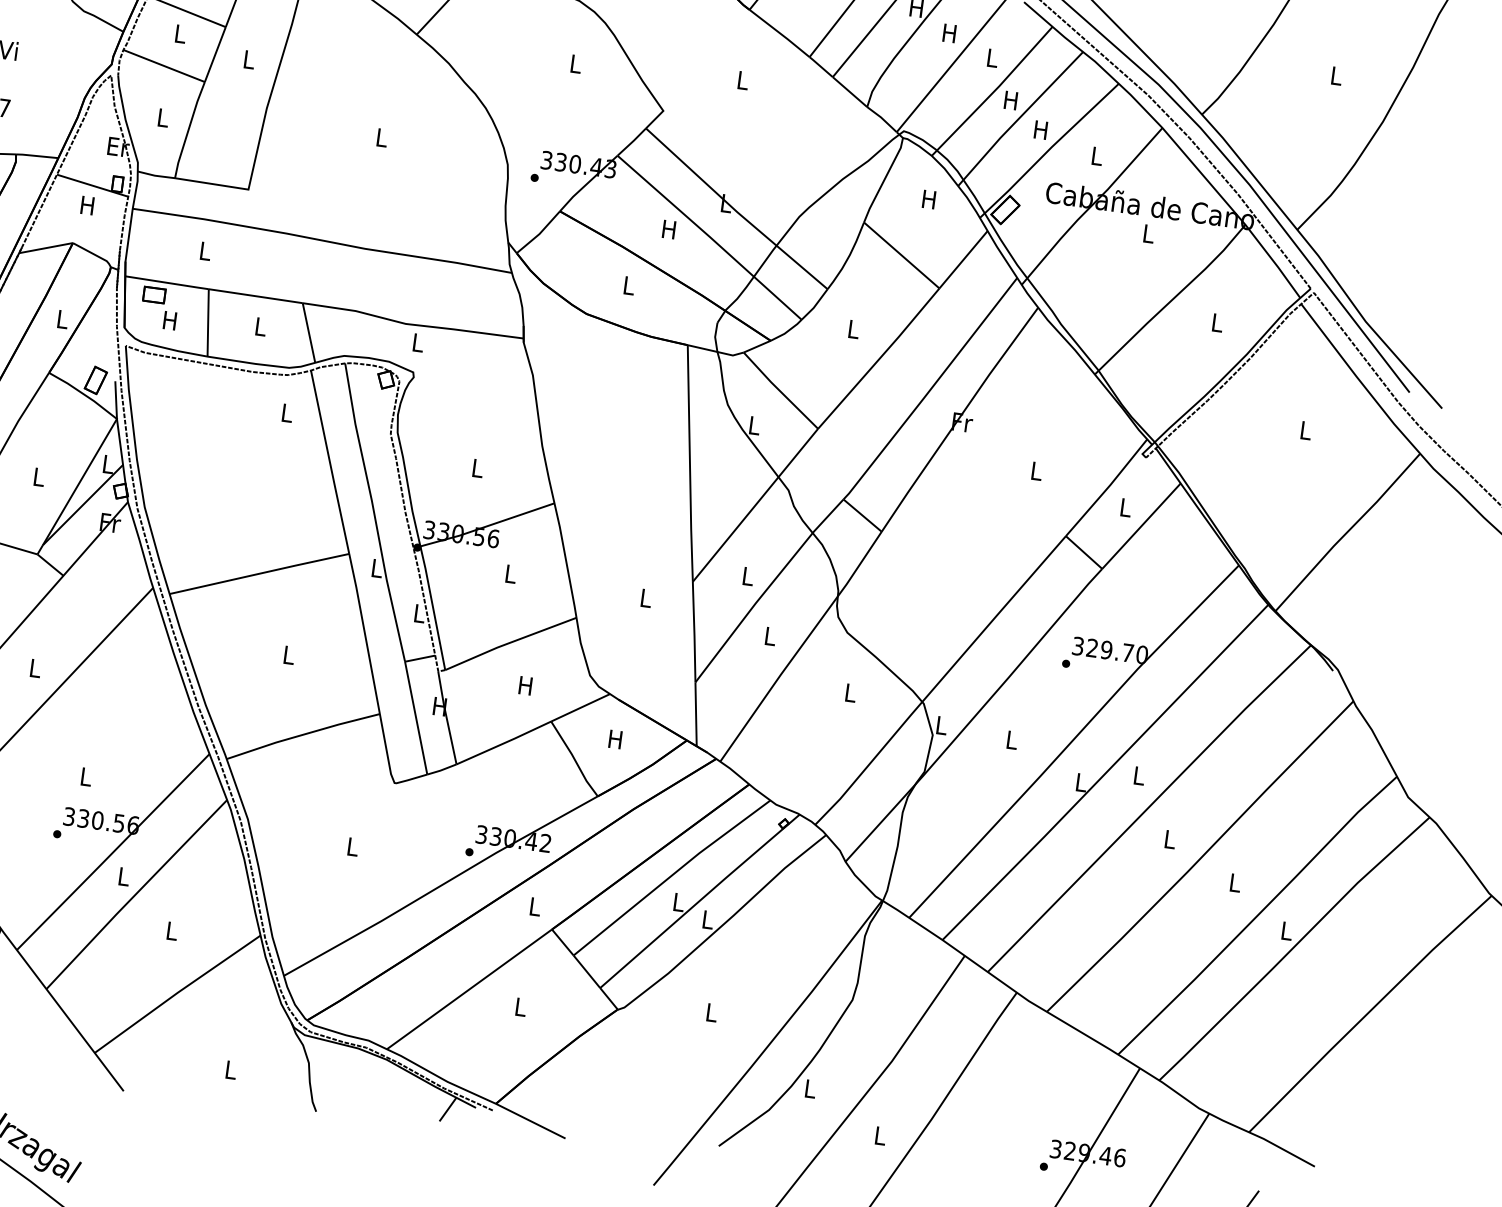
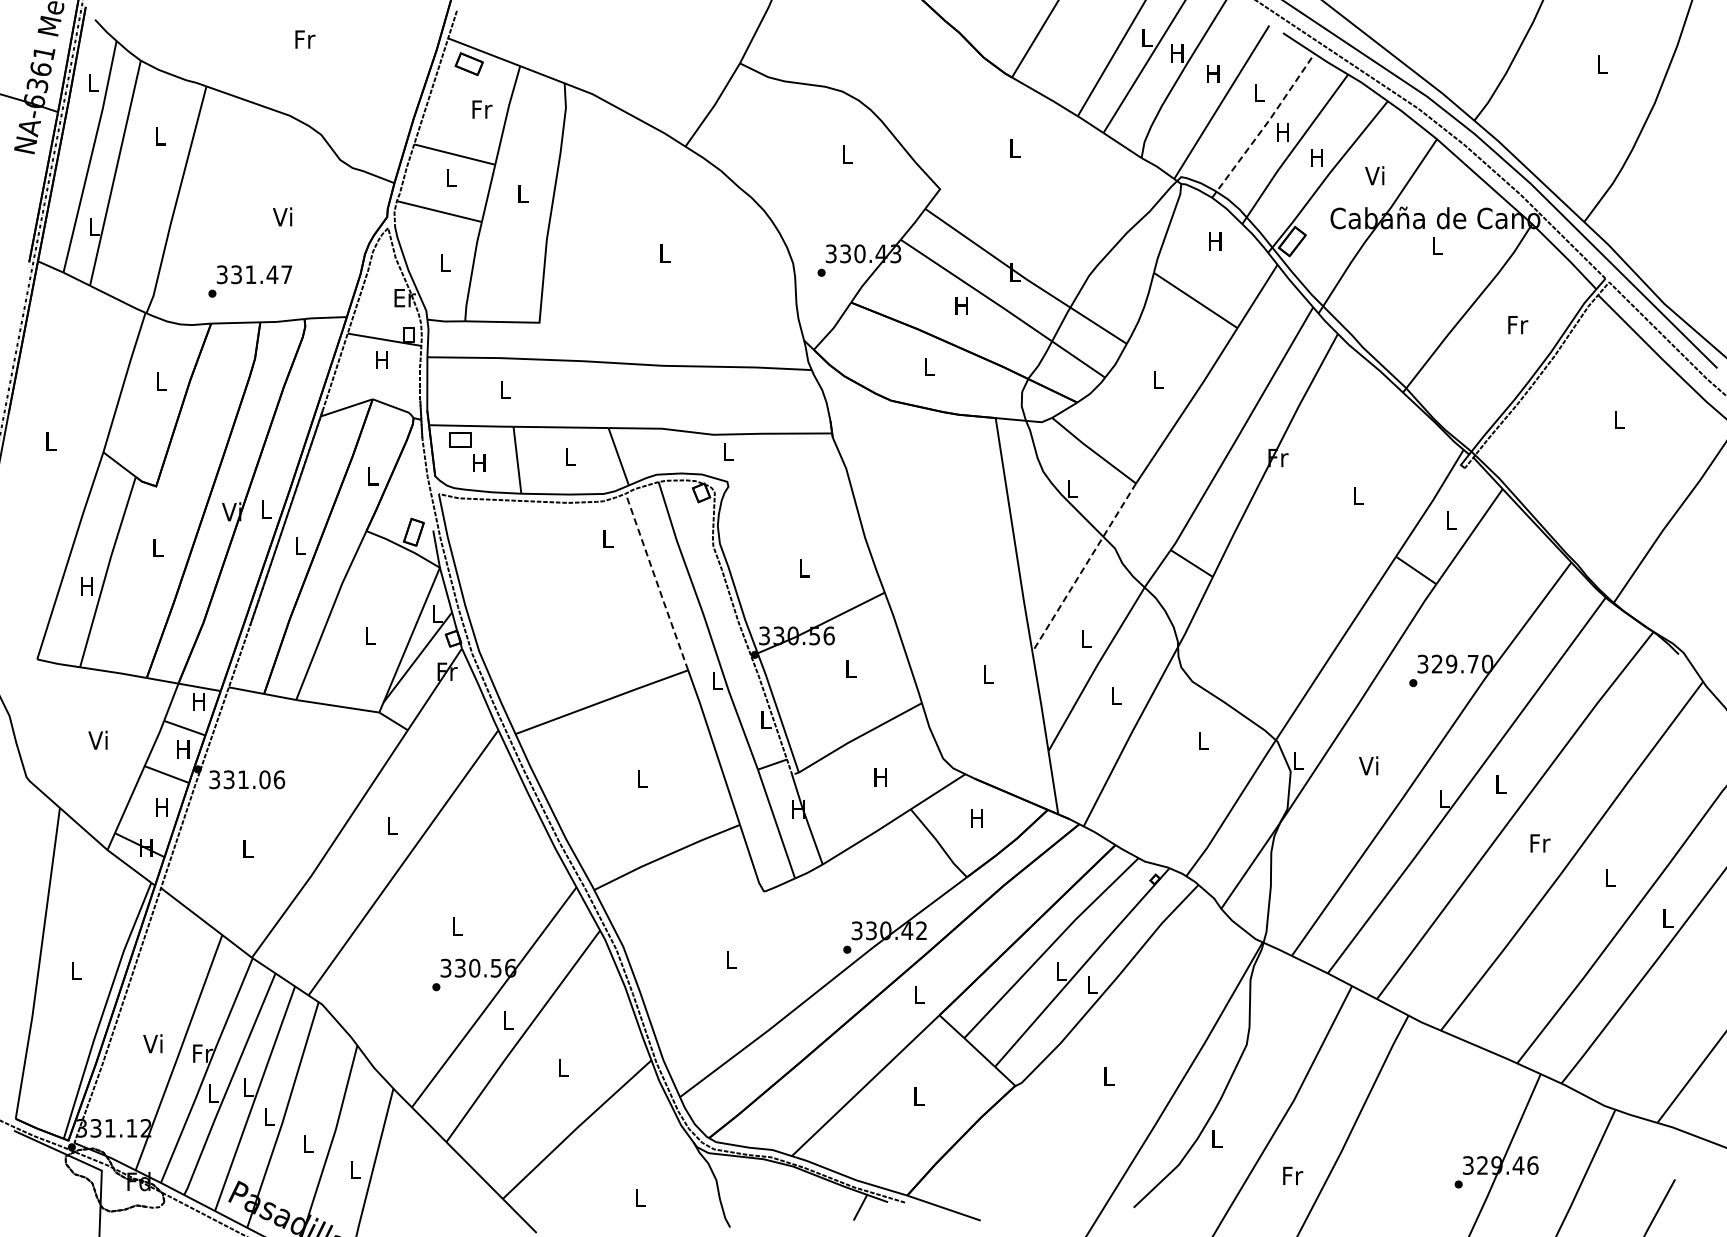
line: (994, 92) -> (1265, 126), solid -> dashed
text: (1095, 155) -> (1374, 175), L -> Vi
text: (1218, 323) -> (1518, 325), L -> Fr
line: (329, 462) -> (656, 582), solid -> dashed
line: (755, 505) -> (1084, 567), solid -> dashed
text: (1010, 739) -> (1368, 765), L -> Vi
text: (1170, 839) -> (1540, 843), L -> Fr
text: (881, 1135) -> (1293, 1175), L -> Fr

